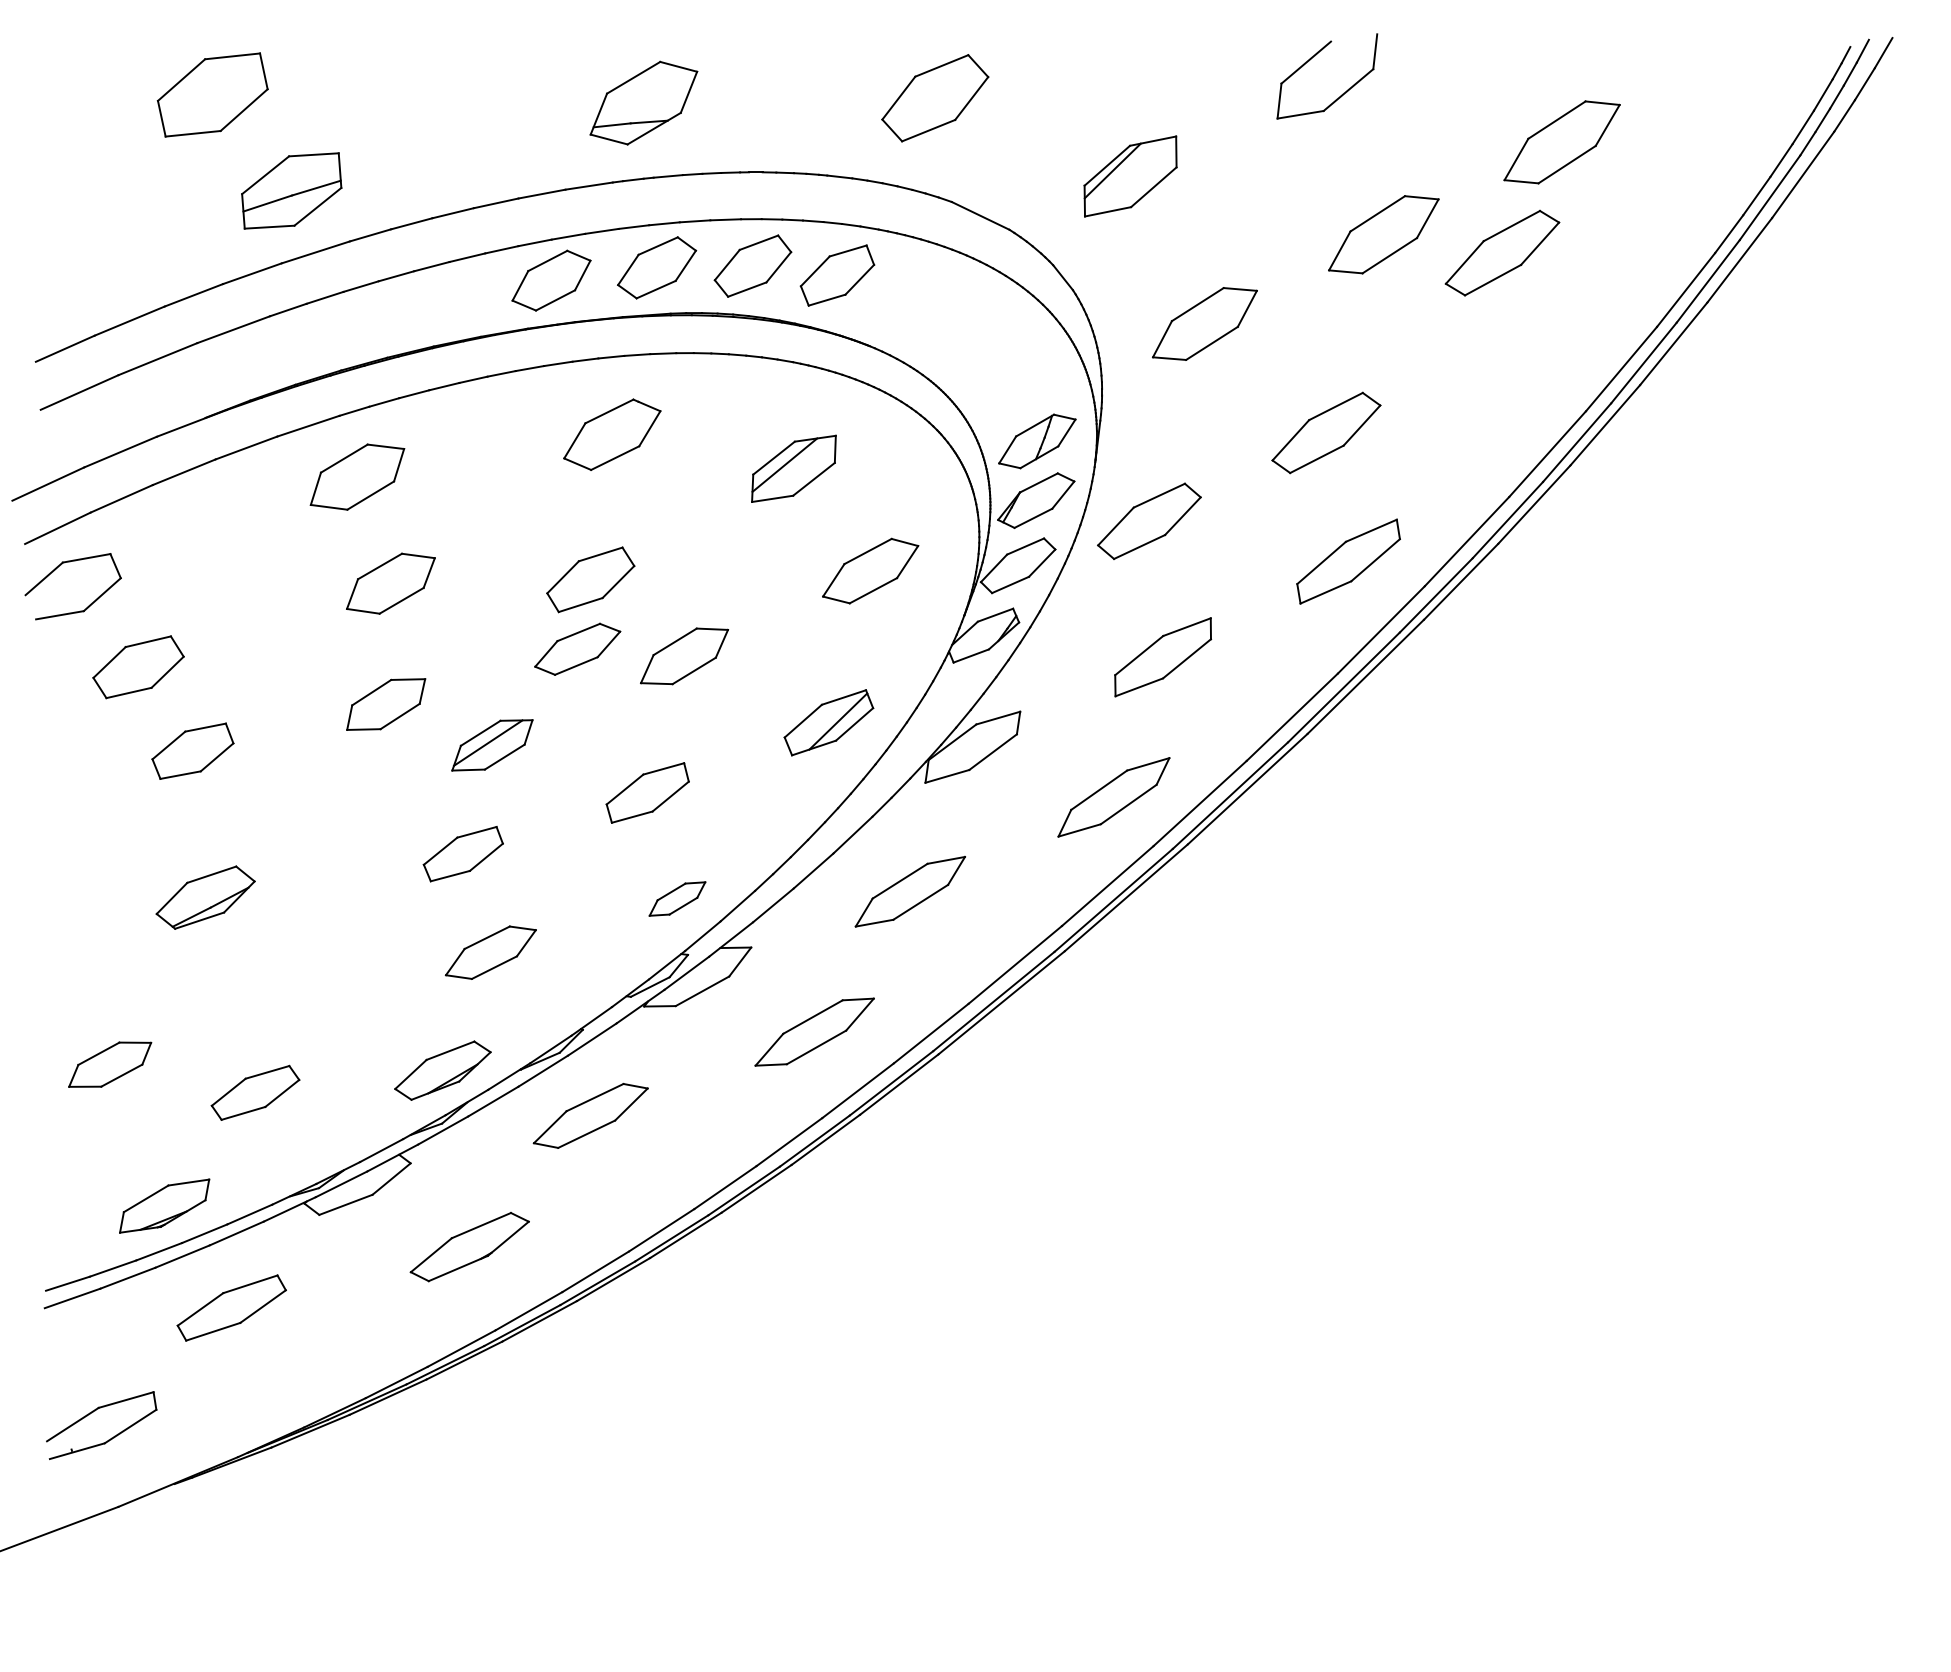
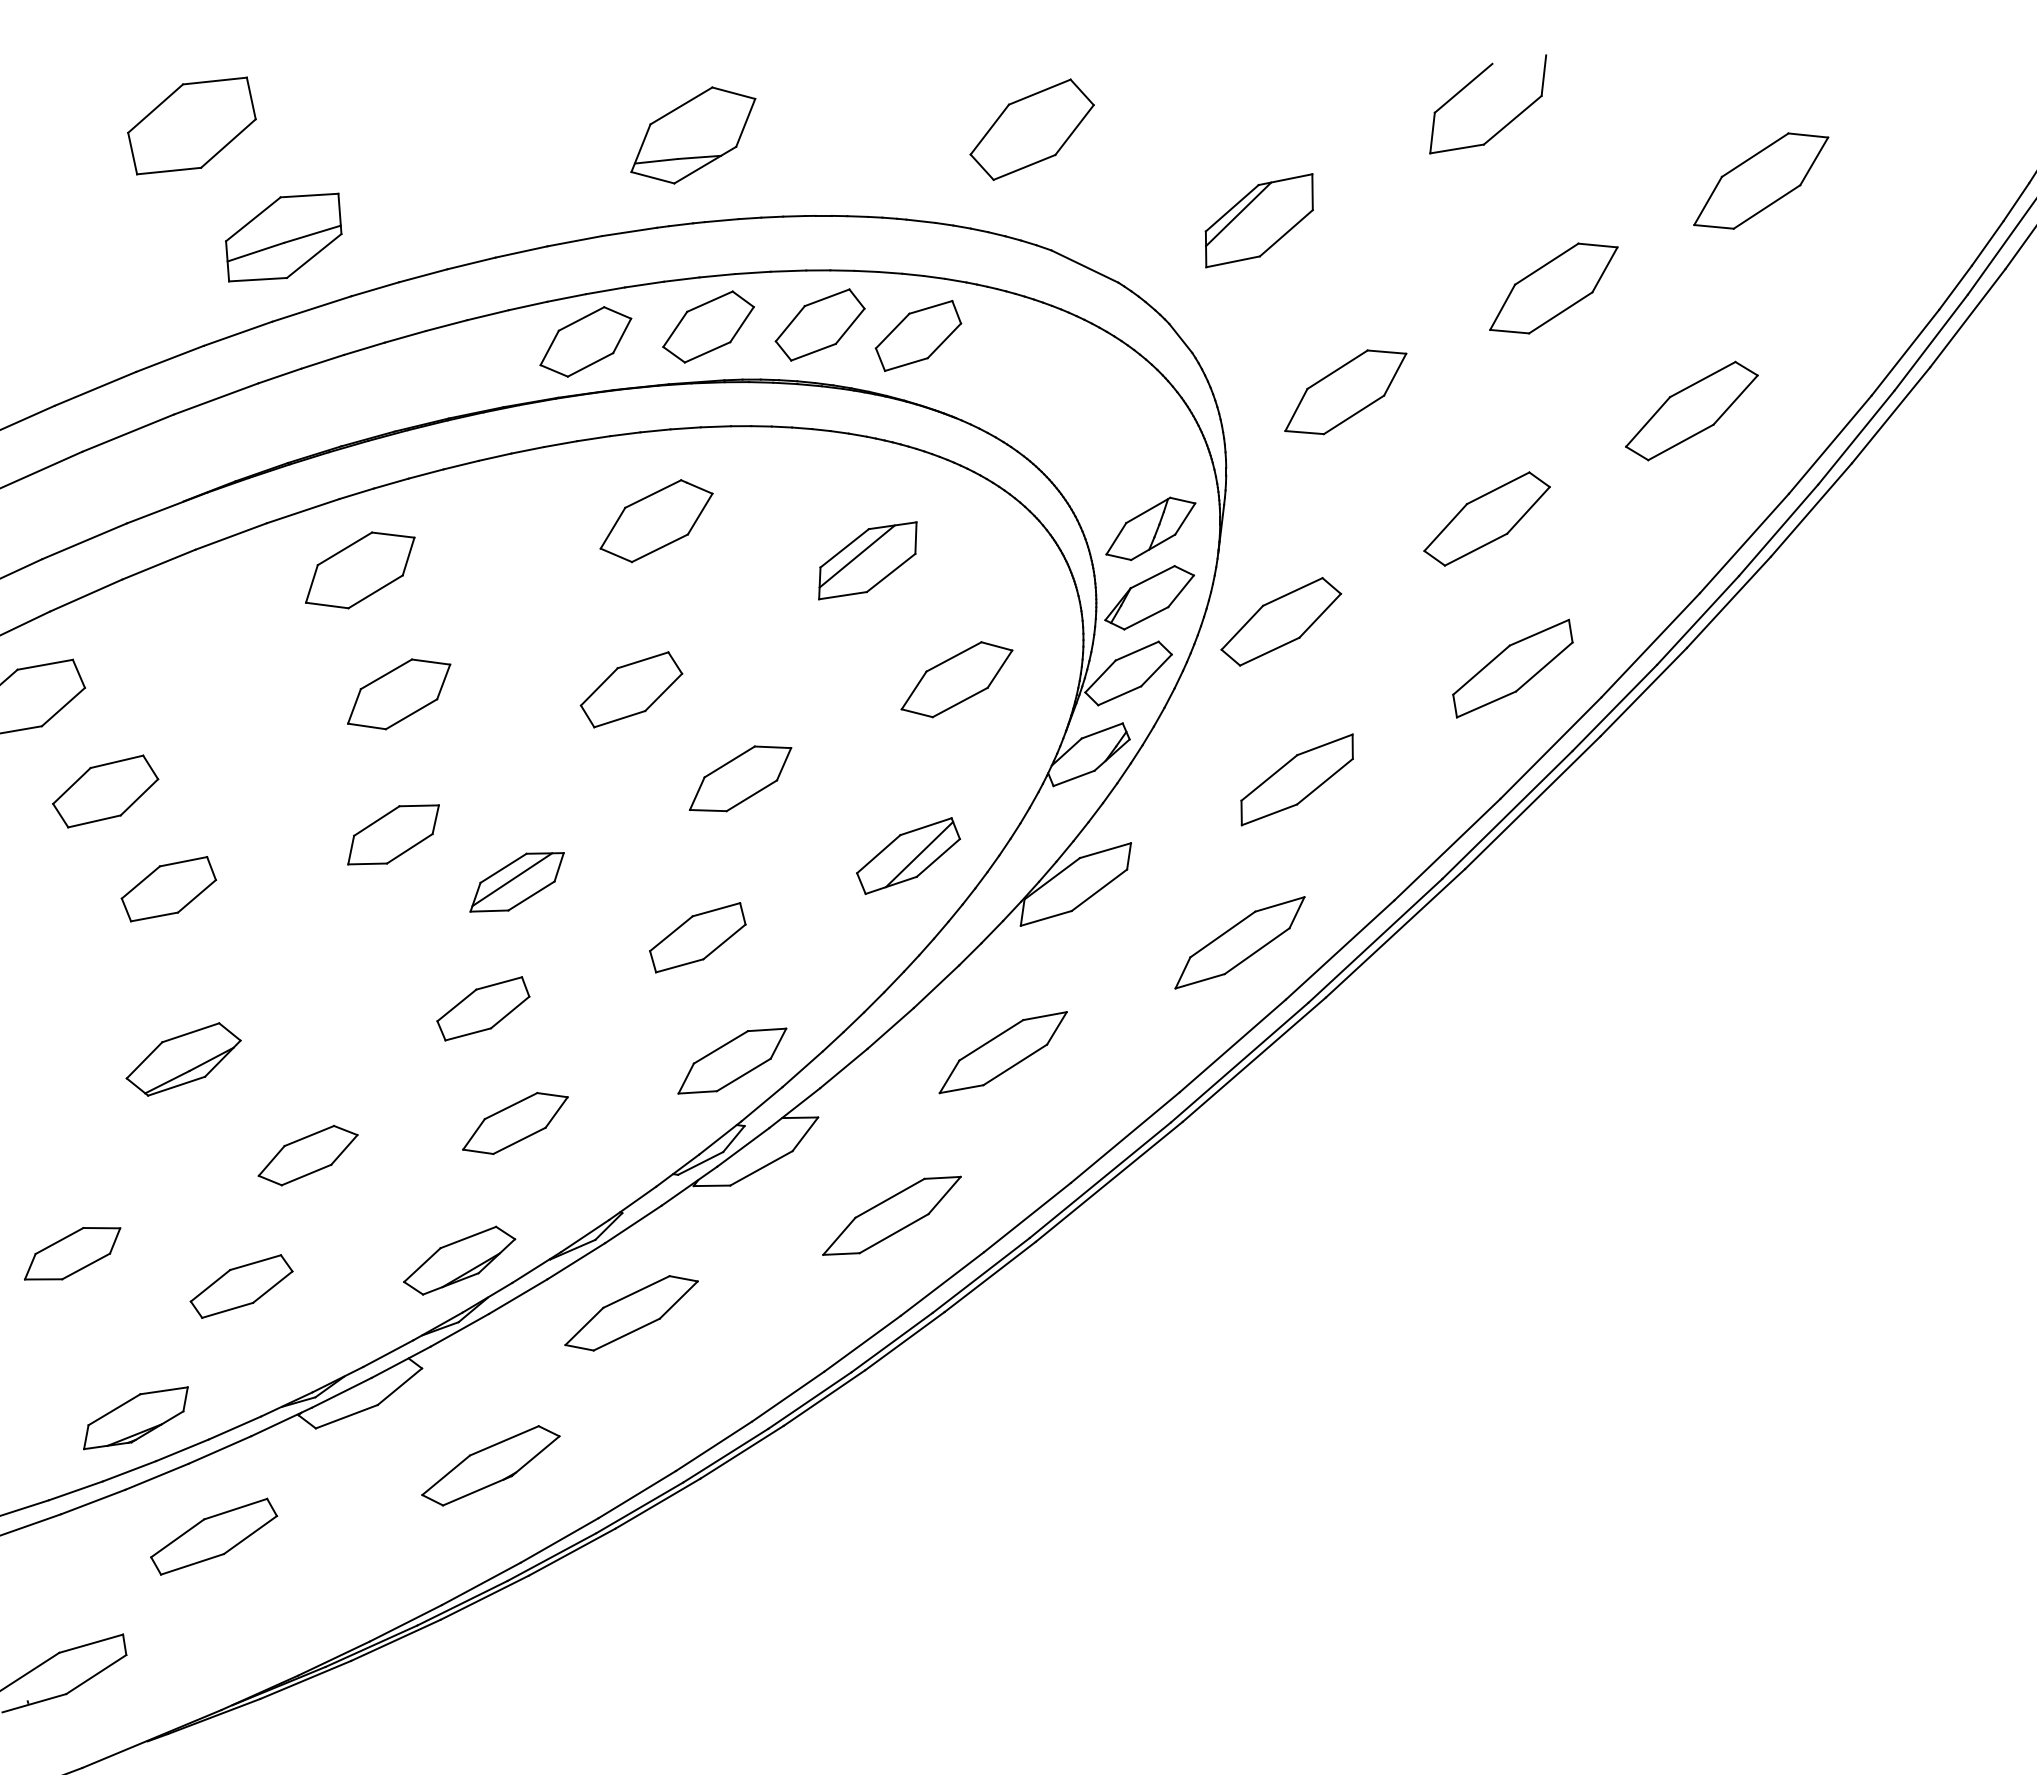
part: (1502, 252) -> (1691, 410), moved
part: (577, 648) -> (307, 1154), moved
part: (677, 898) -> (732, 1060), size x1.67

